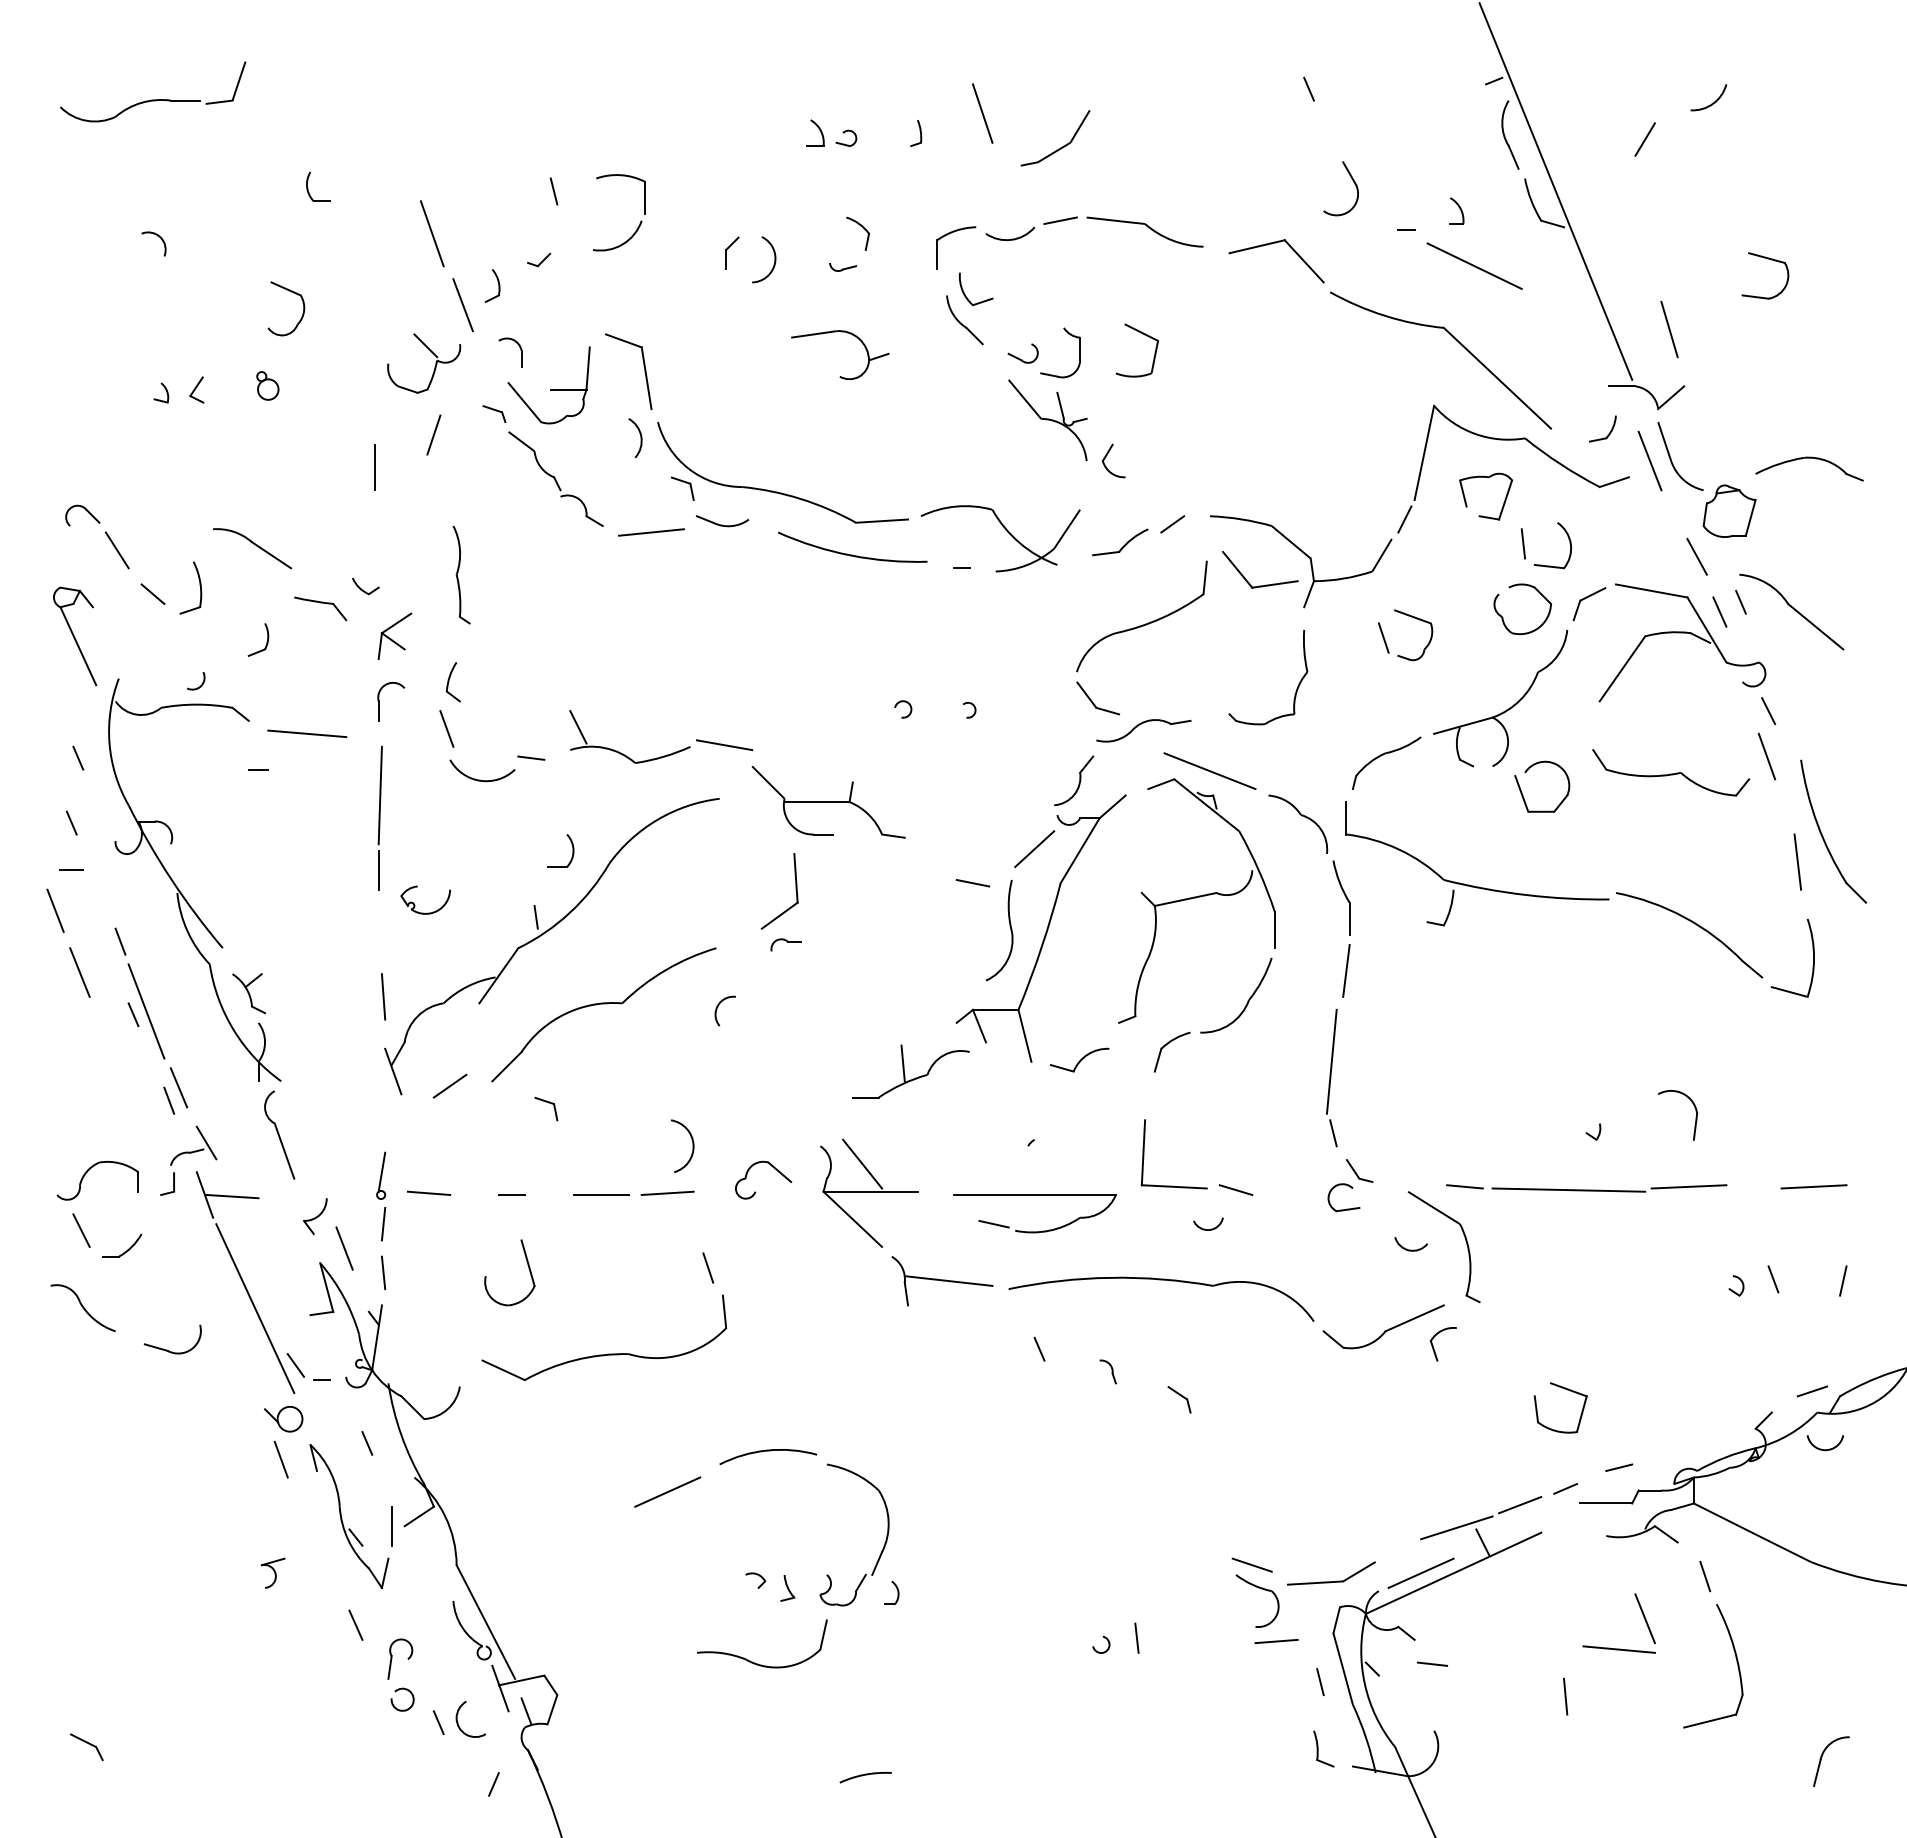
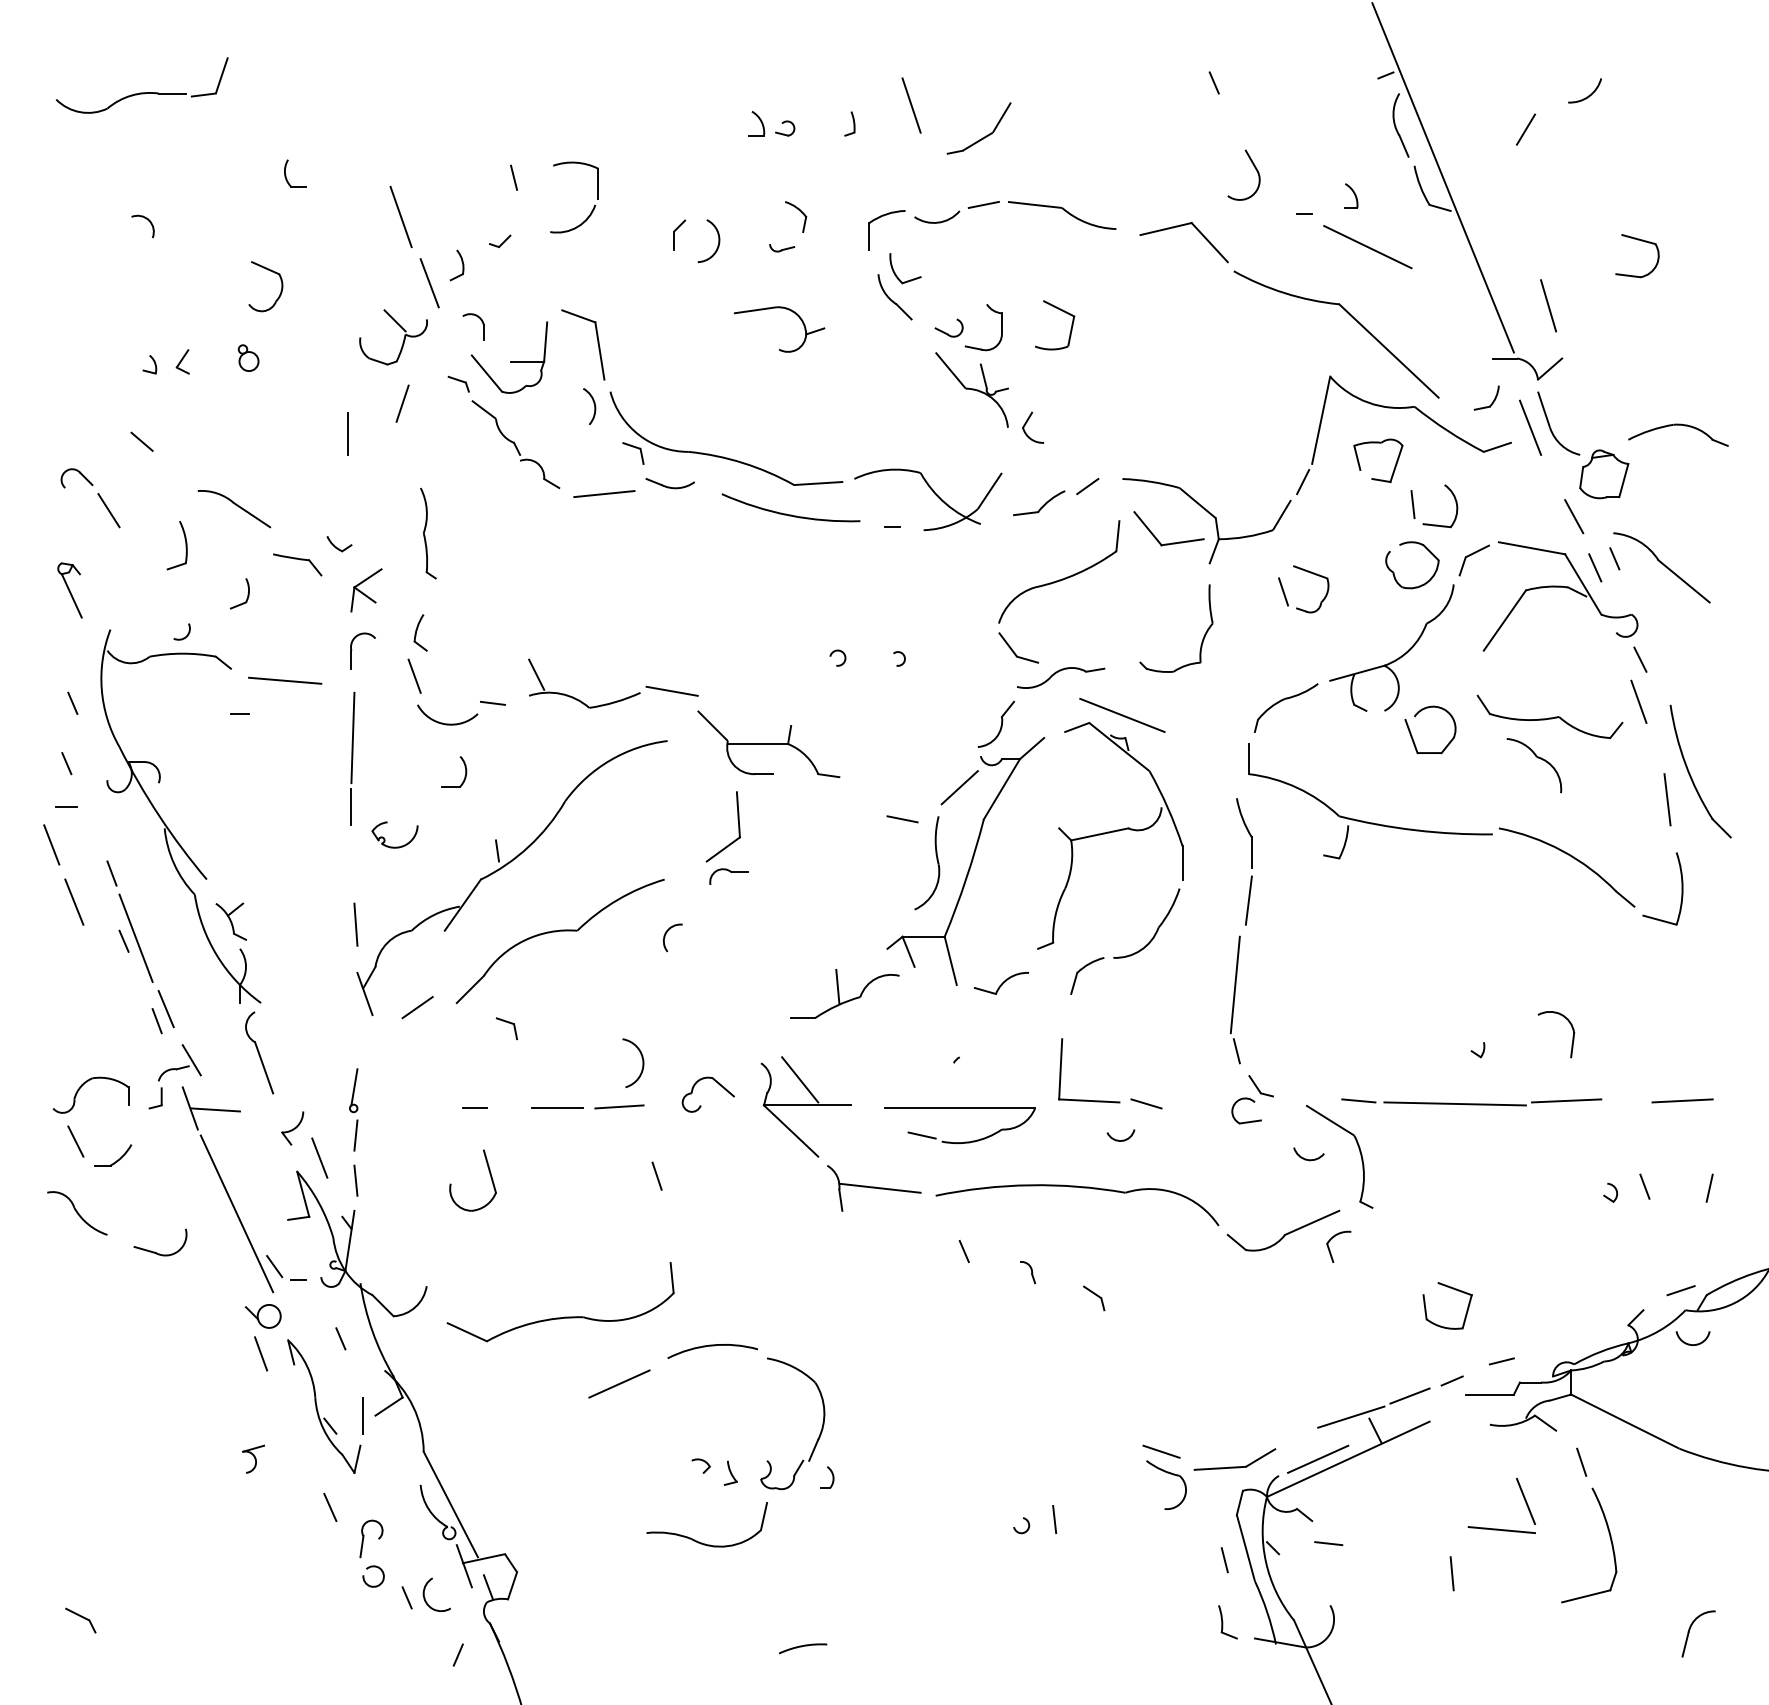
line: (152, 593) -> (141, 441), moved
part: (75, 636) -> (70, 590), size x0.6
part: (1301, 816) -> (1537, 758), moved
part: (572, 850) -> (465, 771), moved
part: (785, 944) -> (728, 876), size x1.4
line: (428, 1192) -> (397, 1106), removed
part: (607, 1353) -> (563, 1316), moved
line: (1276, 1641) -> (1184, 1522), removed

